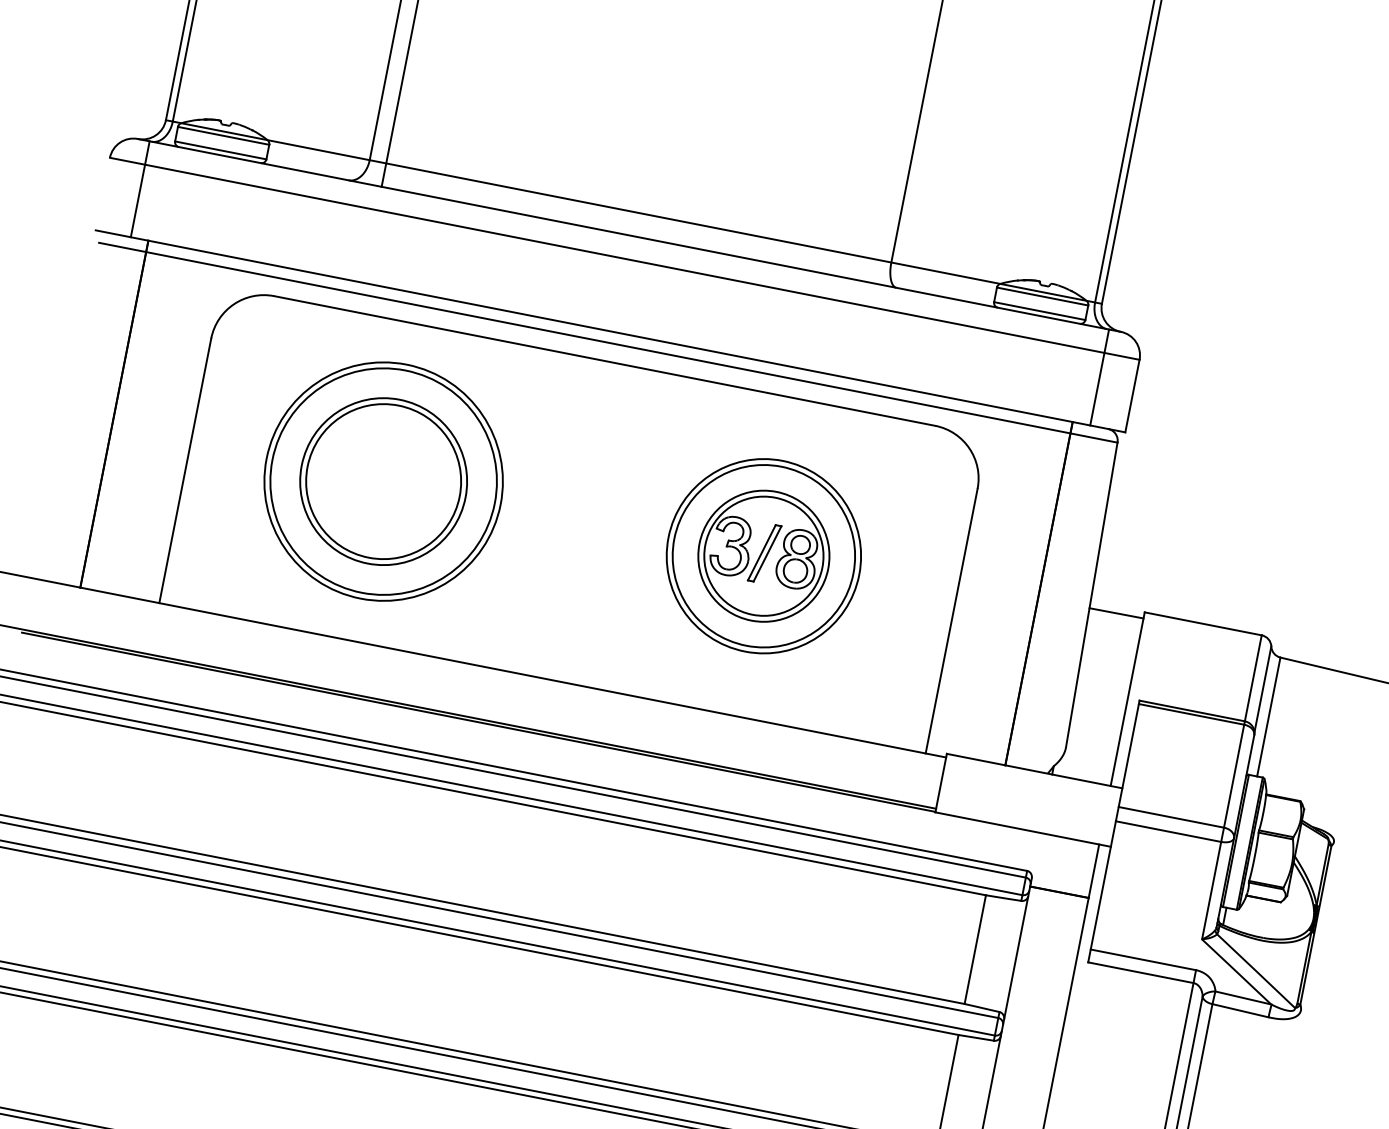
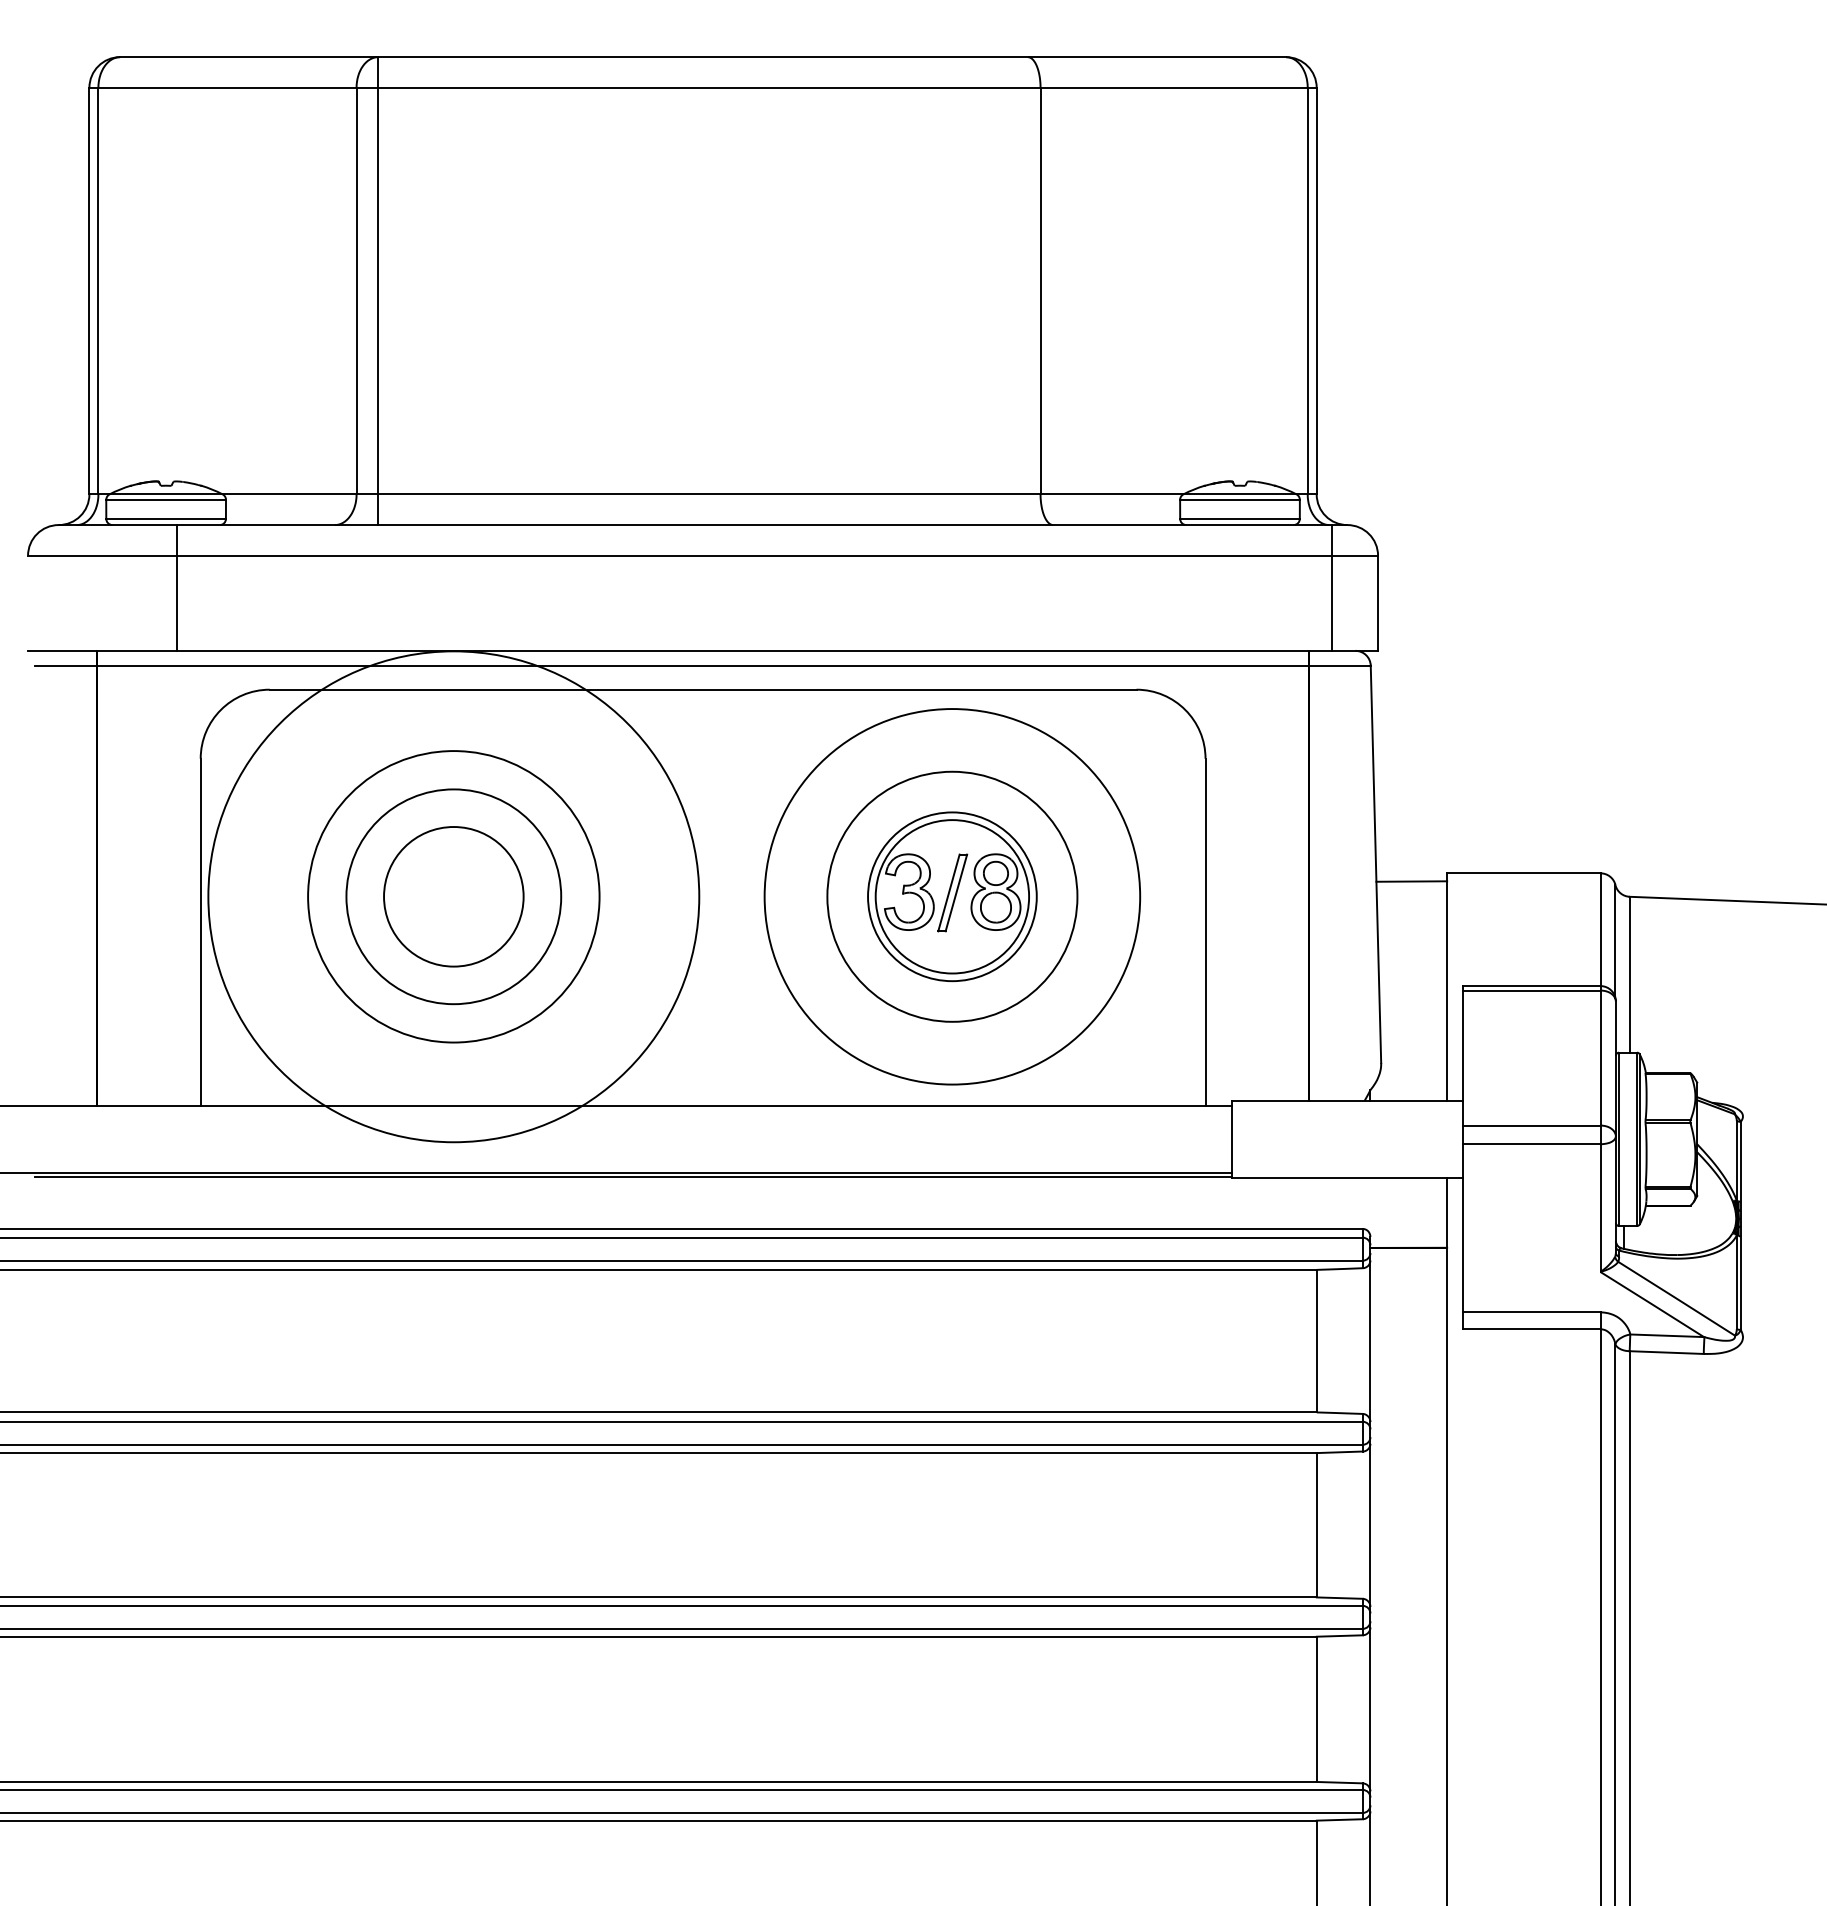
line: (140, 188) -> (177, 587), moved
circle: (383, 481) -> (453, 896), size x0.7
circle: (383, 481) -> (453, 896), size x1.6
circle: (764, 556) -> (952, 896), size x1.6

